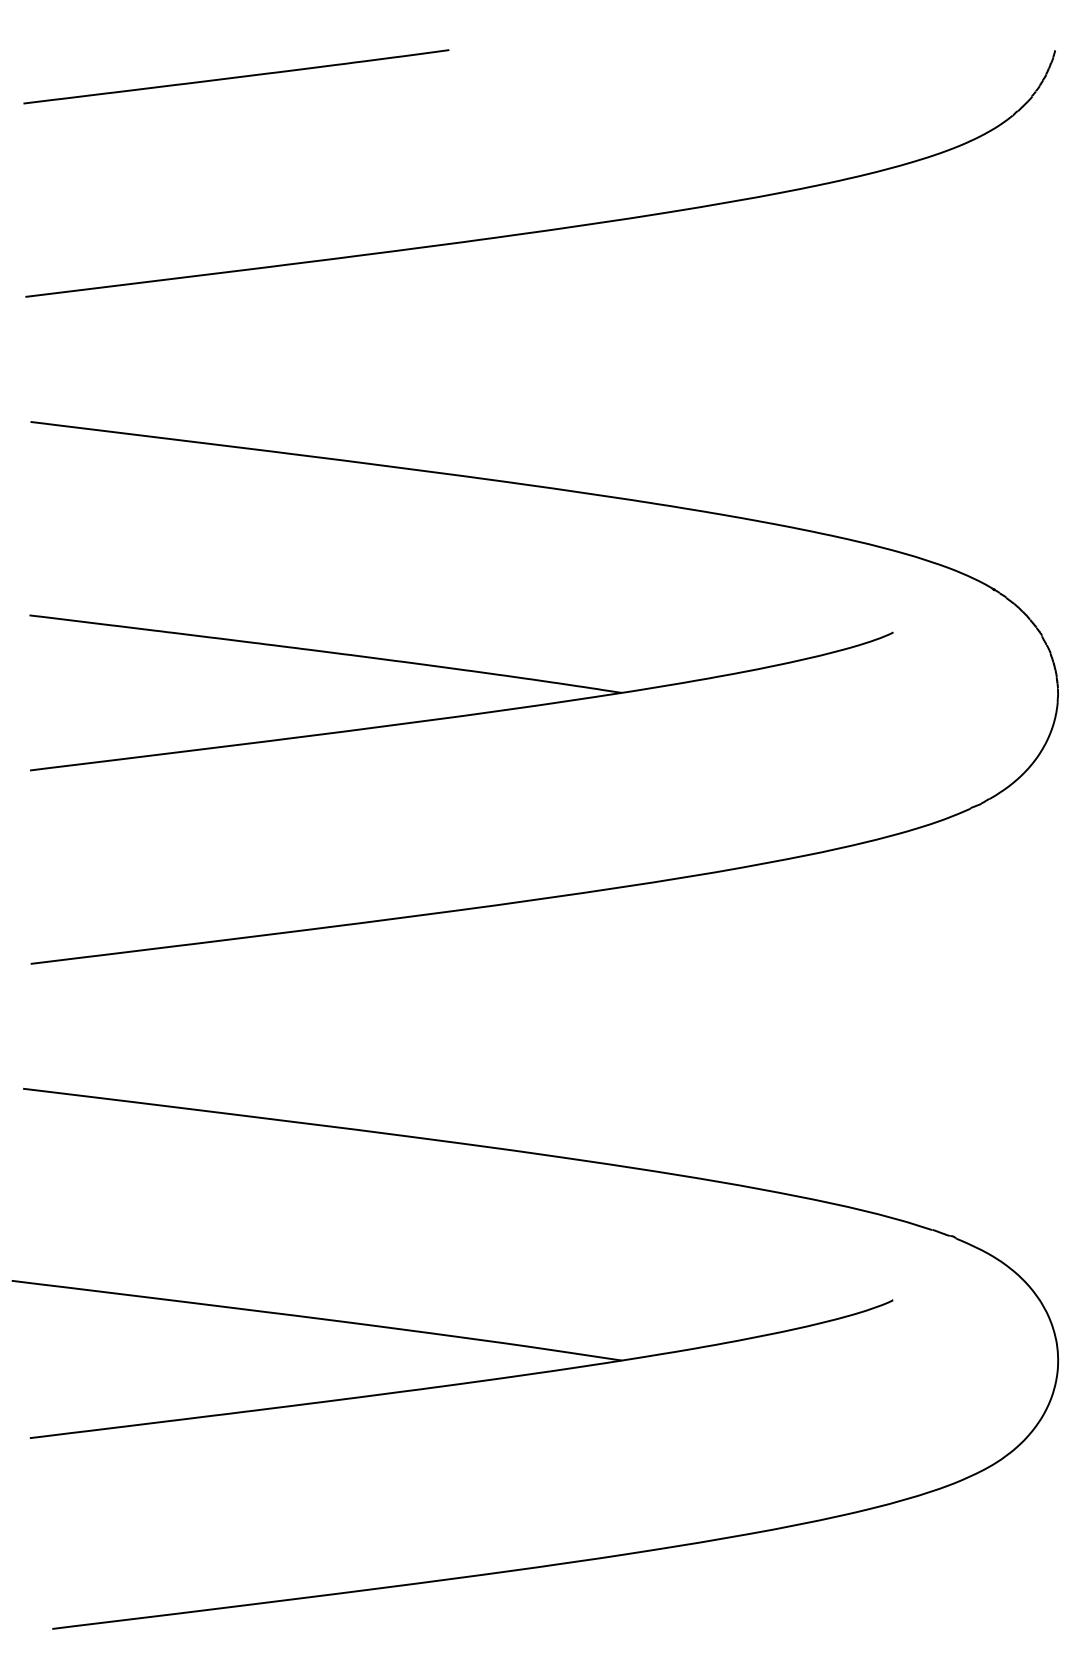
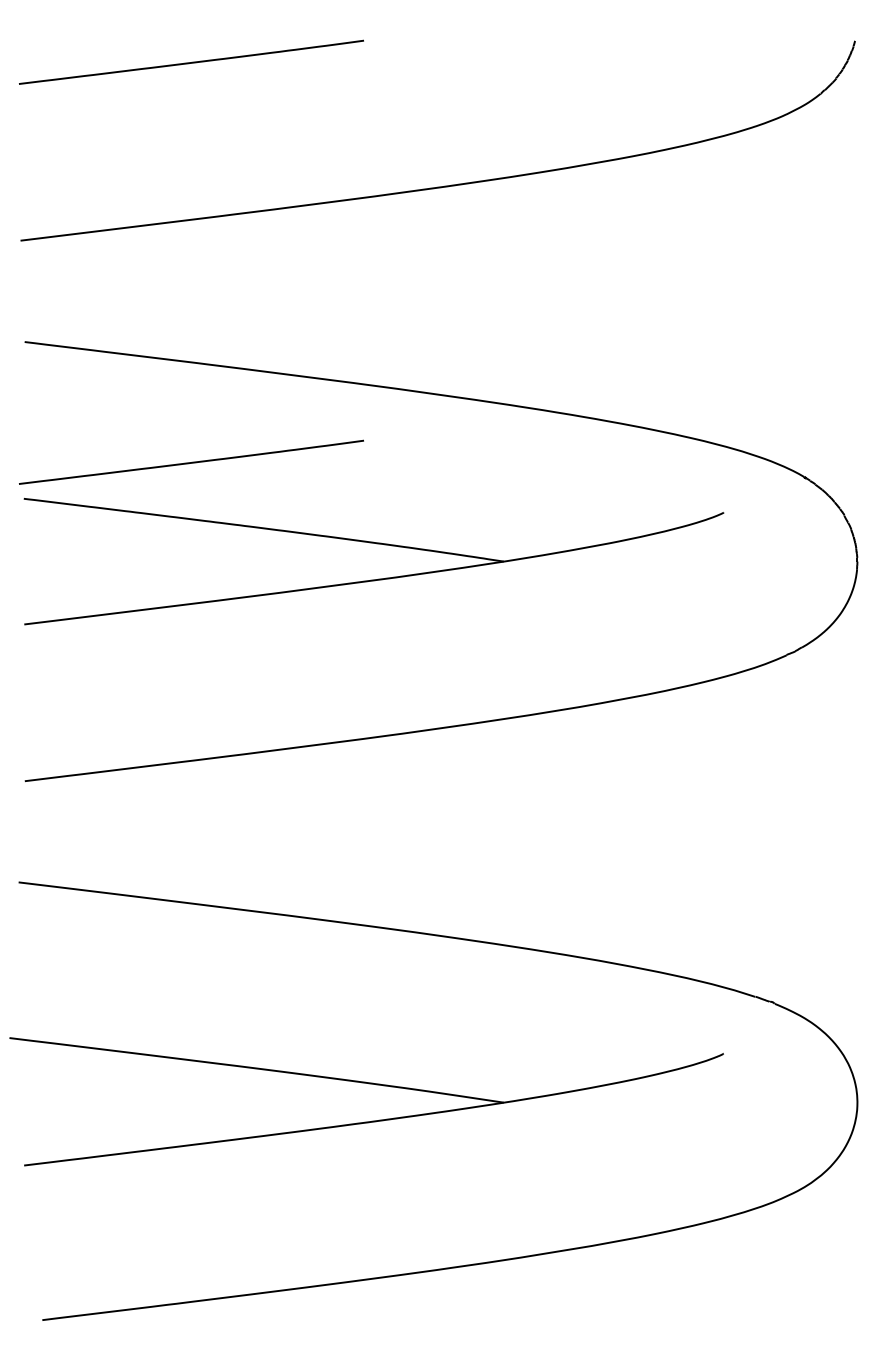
line: (237, 569) -> (192, 461), added

